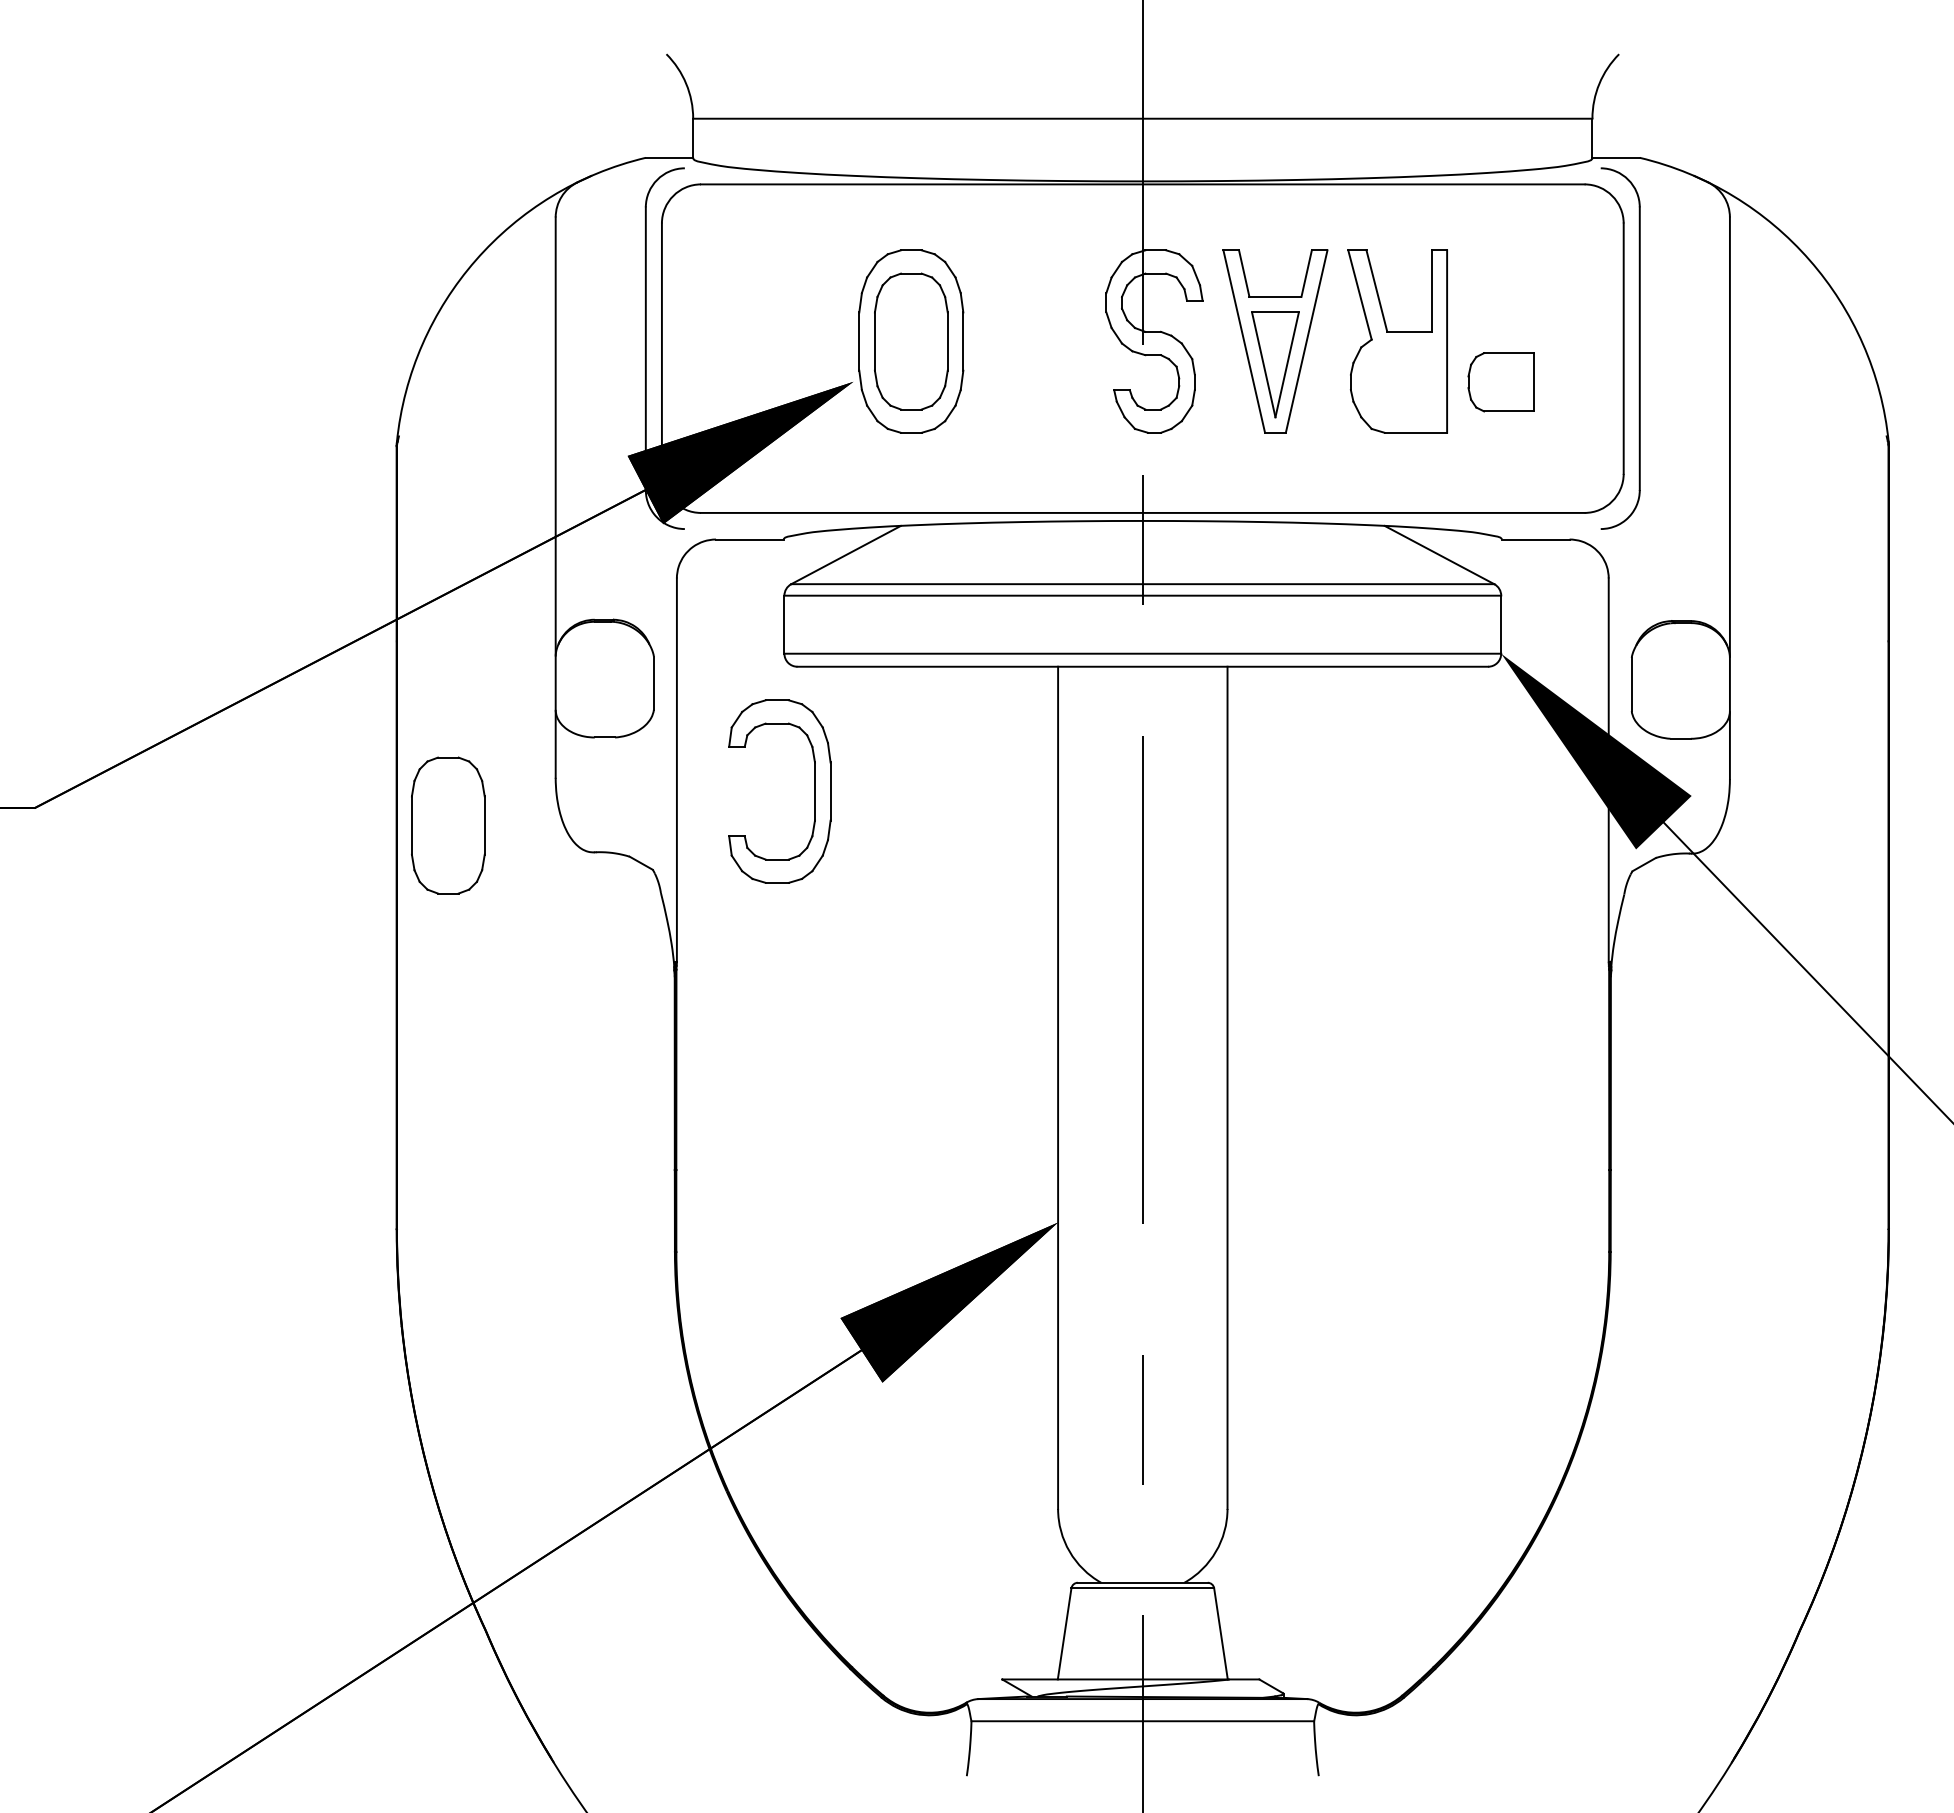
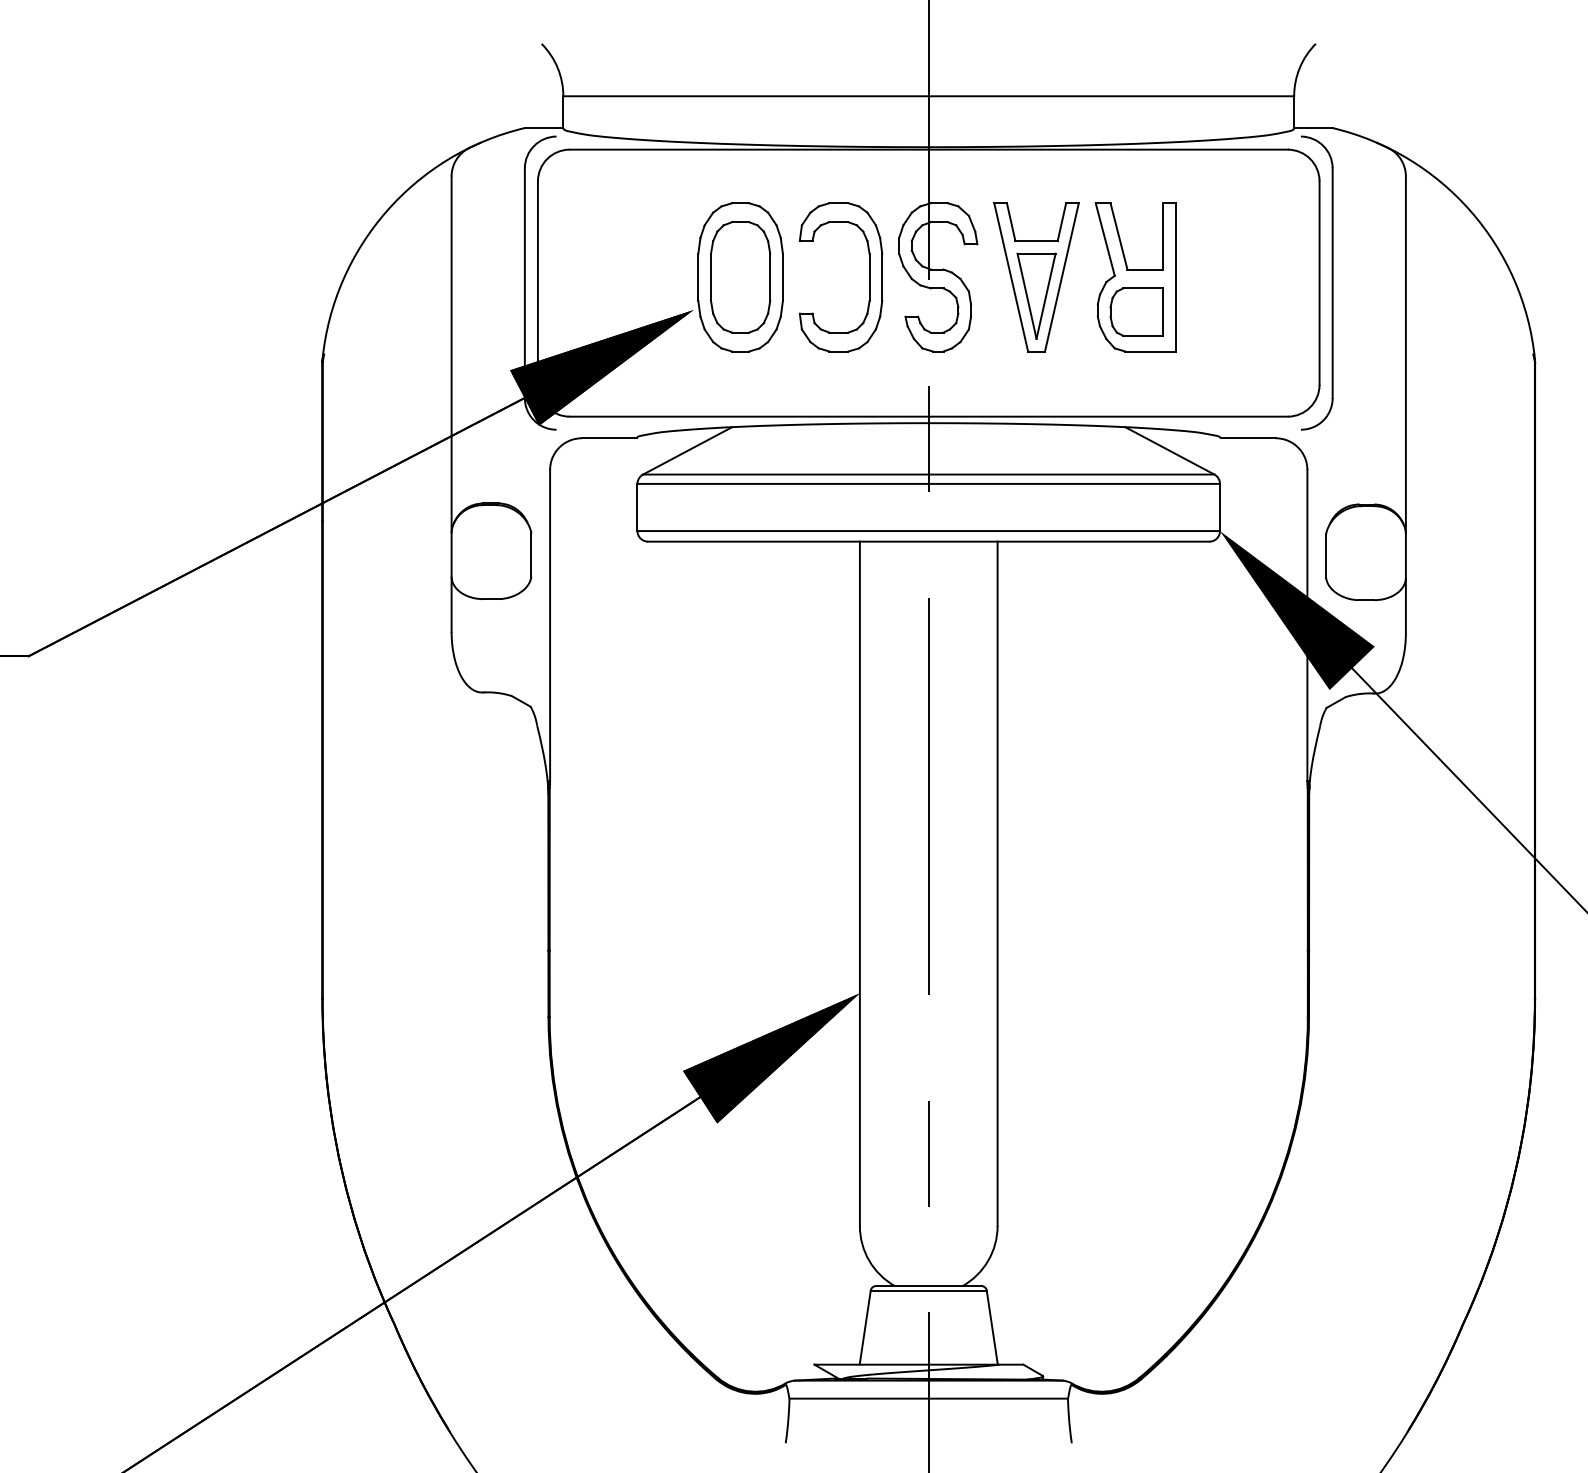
part: (1500, 382) -> (1136, 312), moved
part: (814, 791) -> (869, 277), moved
part: (448, 825) -> (364, 670), removed

